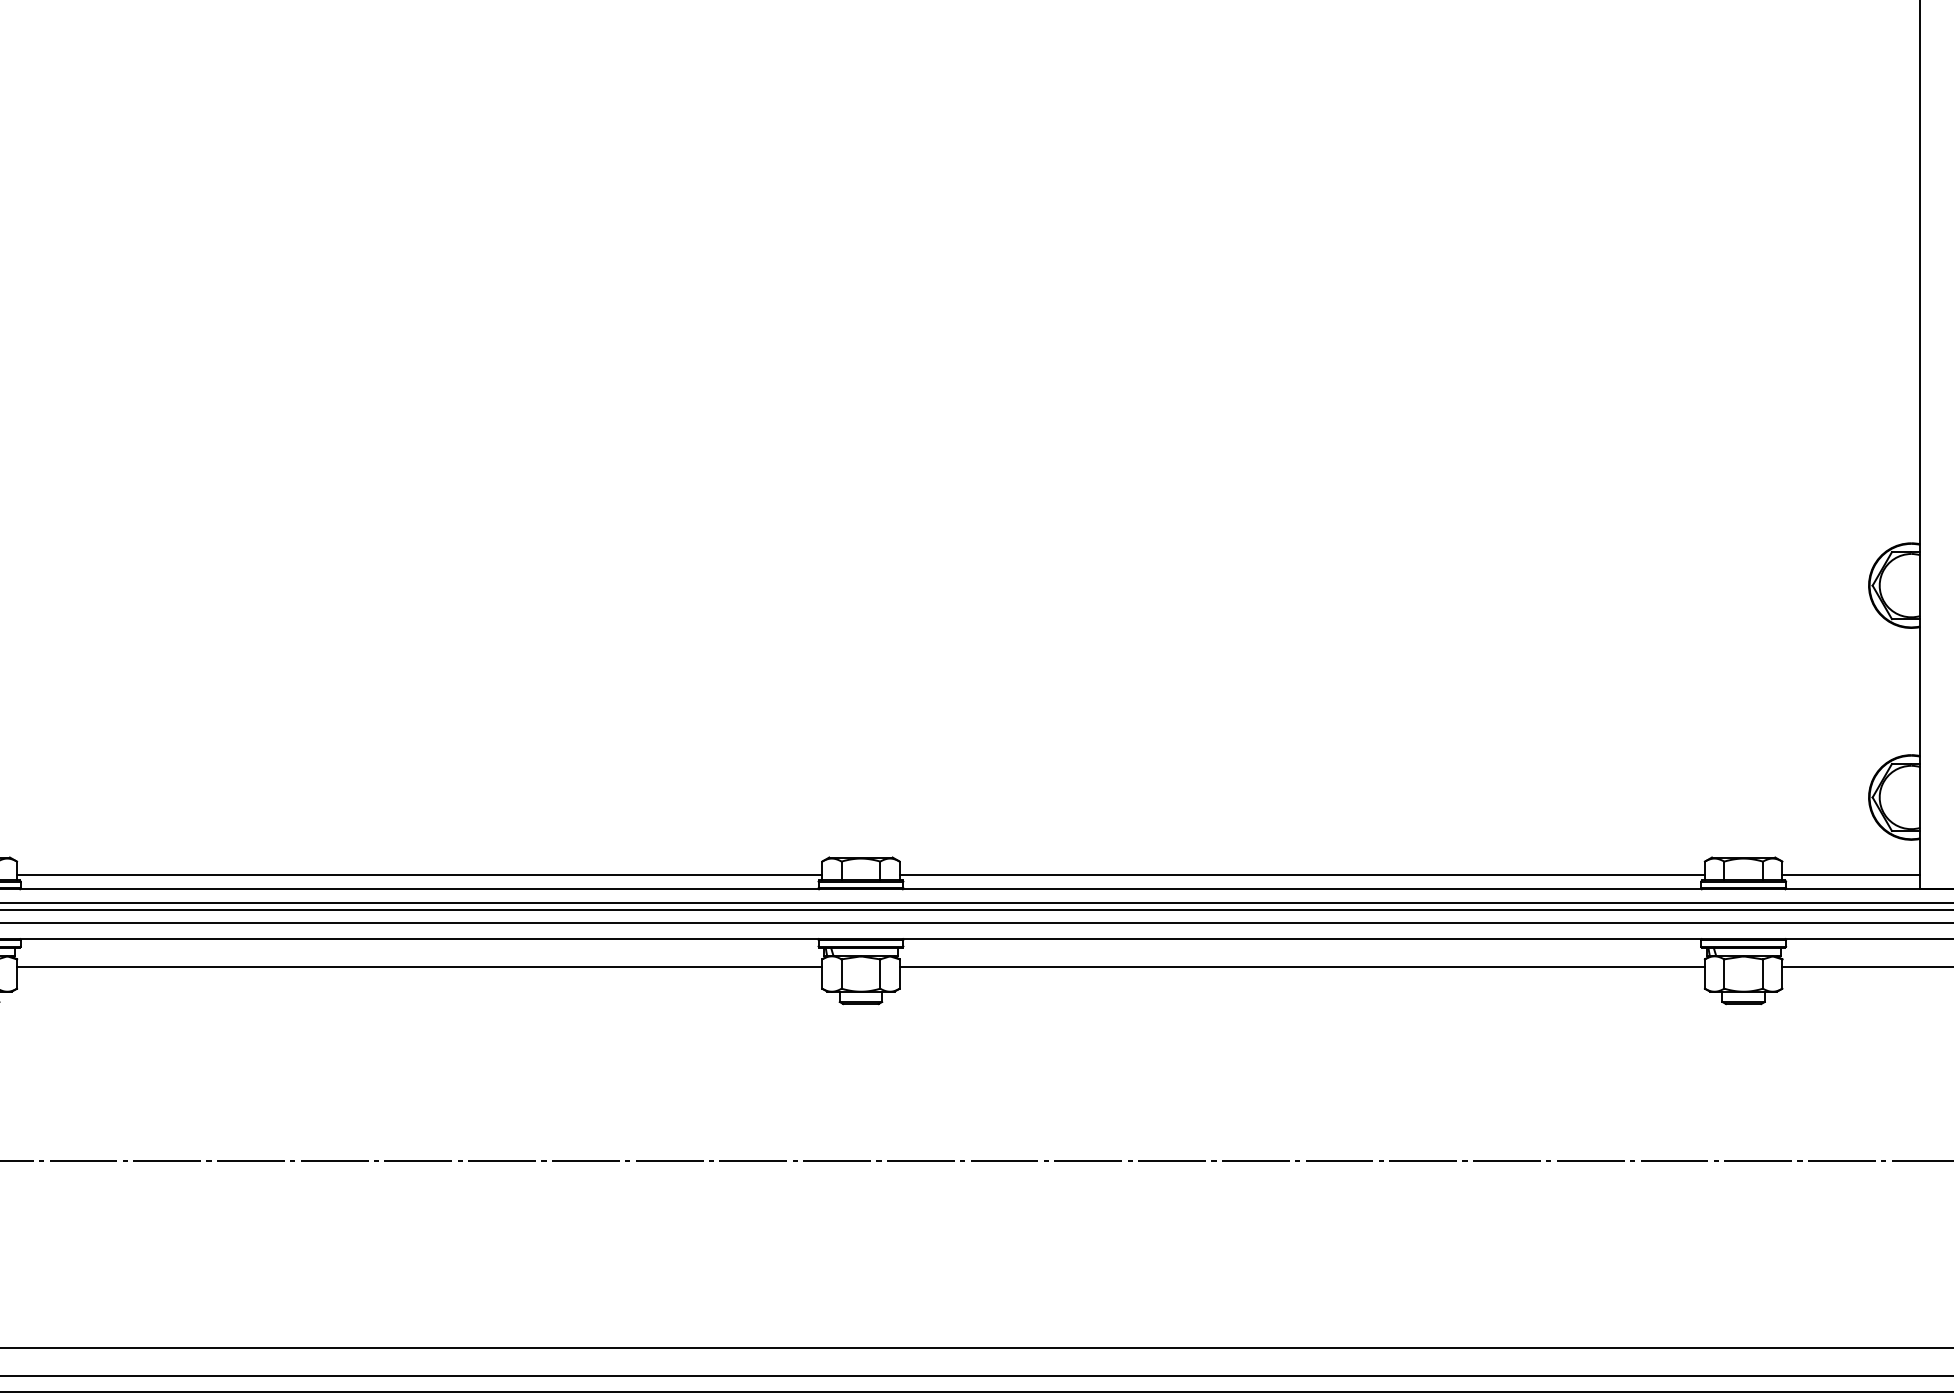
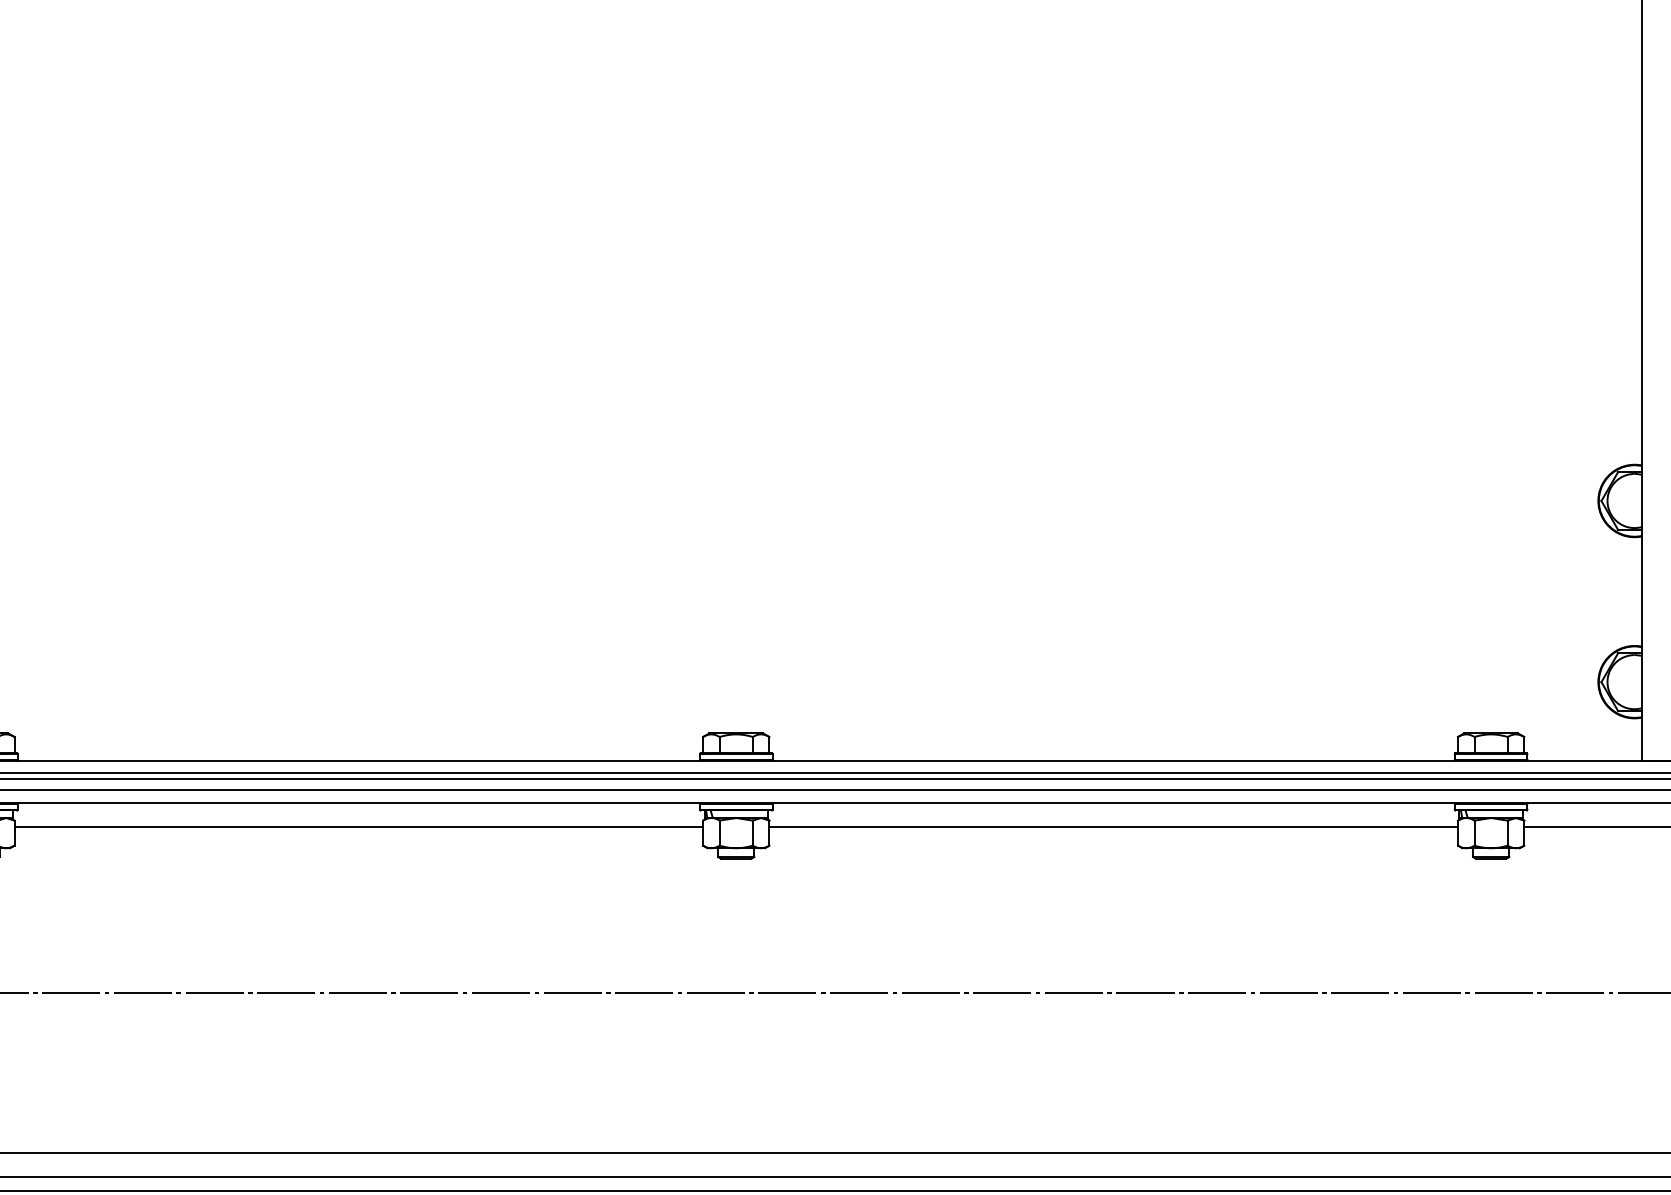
line: (419, 875) -> (358, 748), removed
line: (1301, 875) -> (1113, 748), removed
line: (1851, 875) -> (1583, 748), removed

